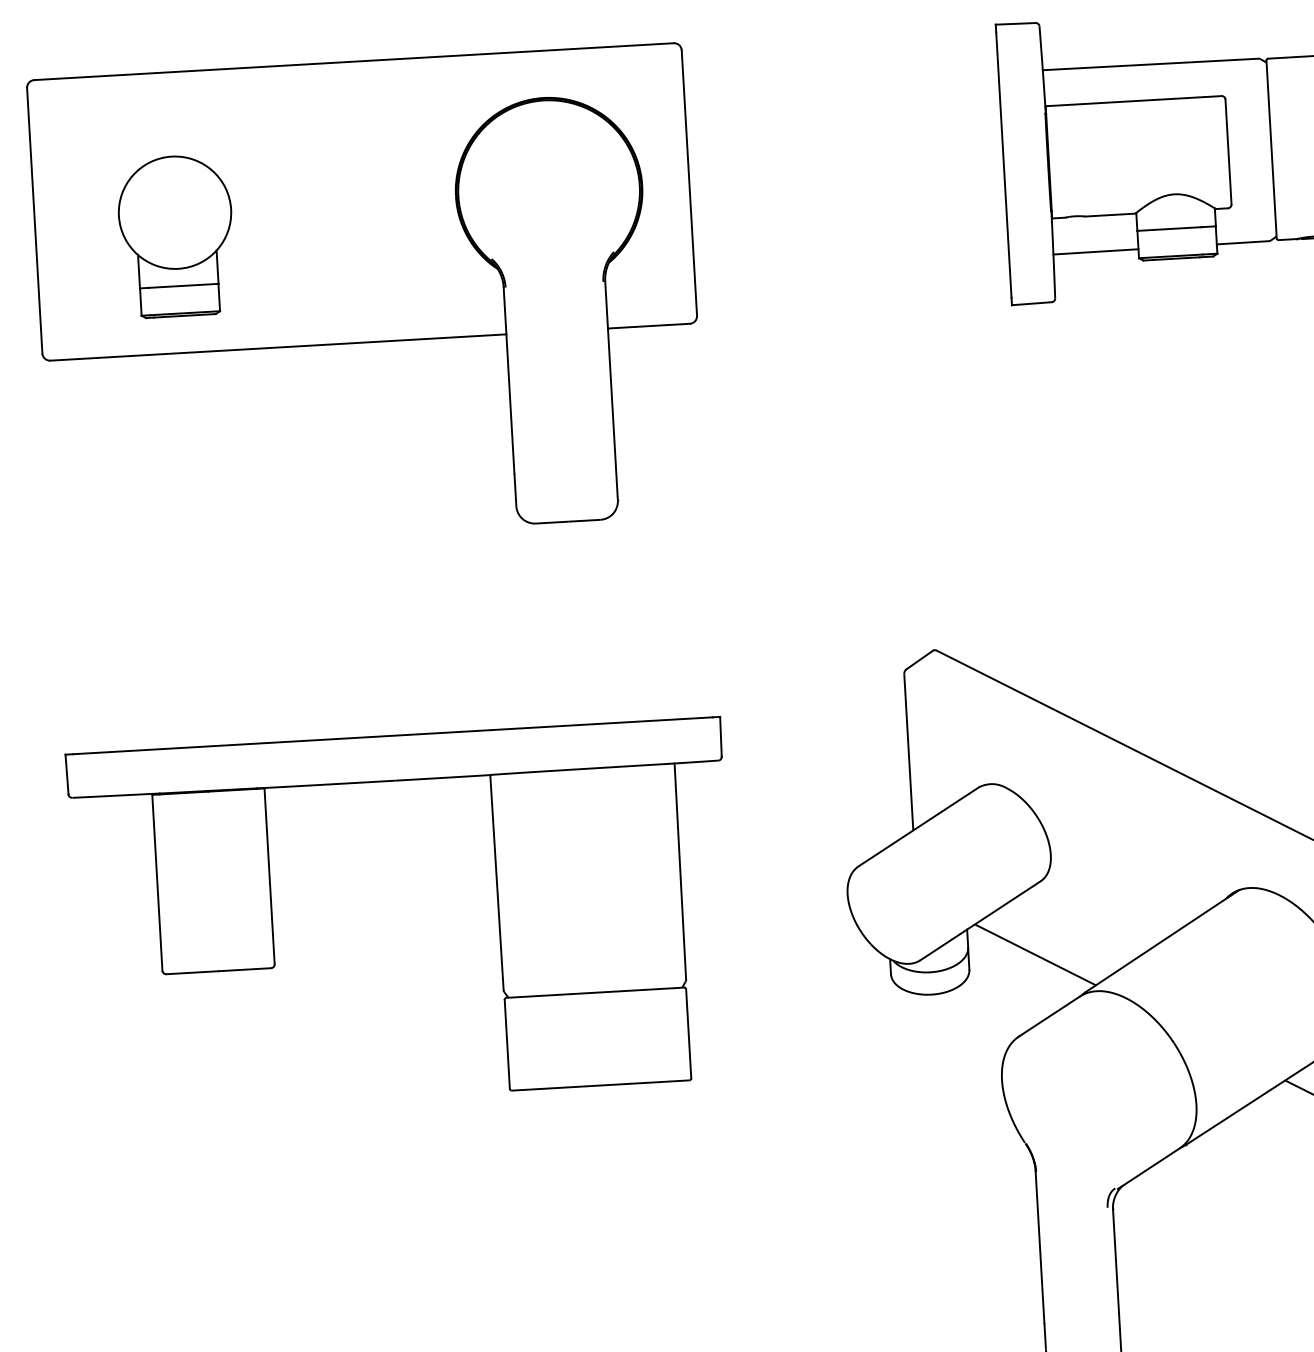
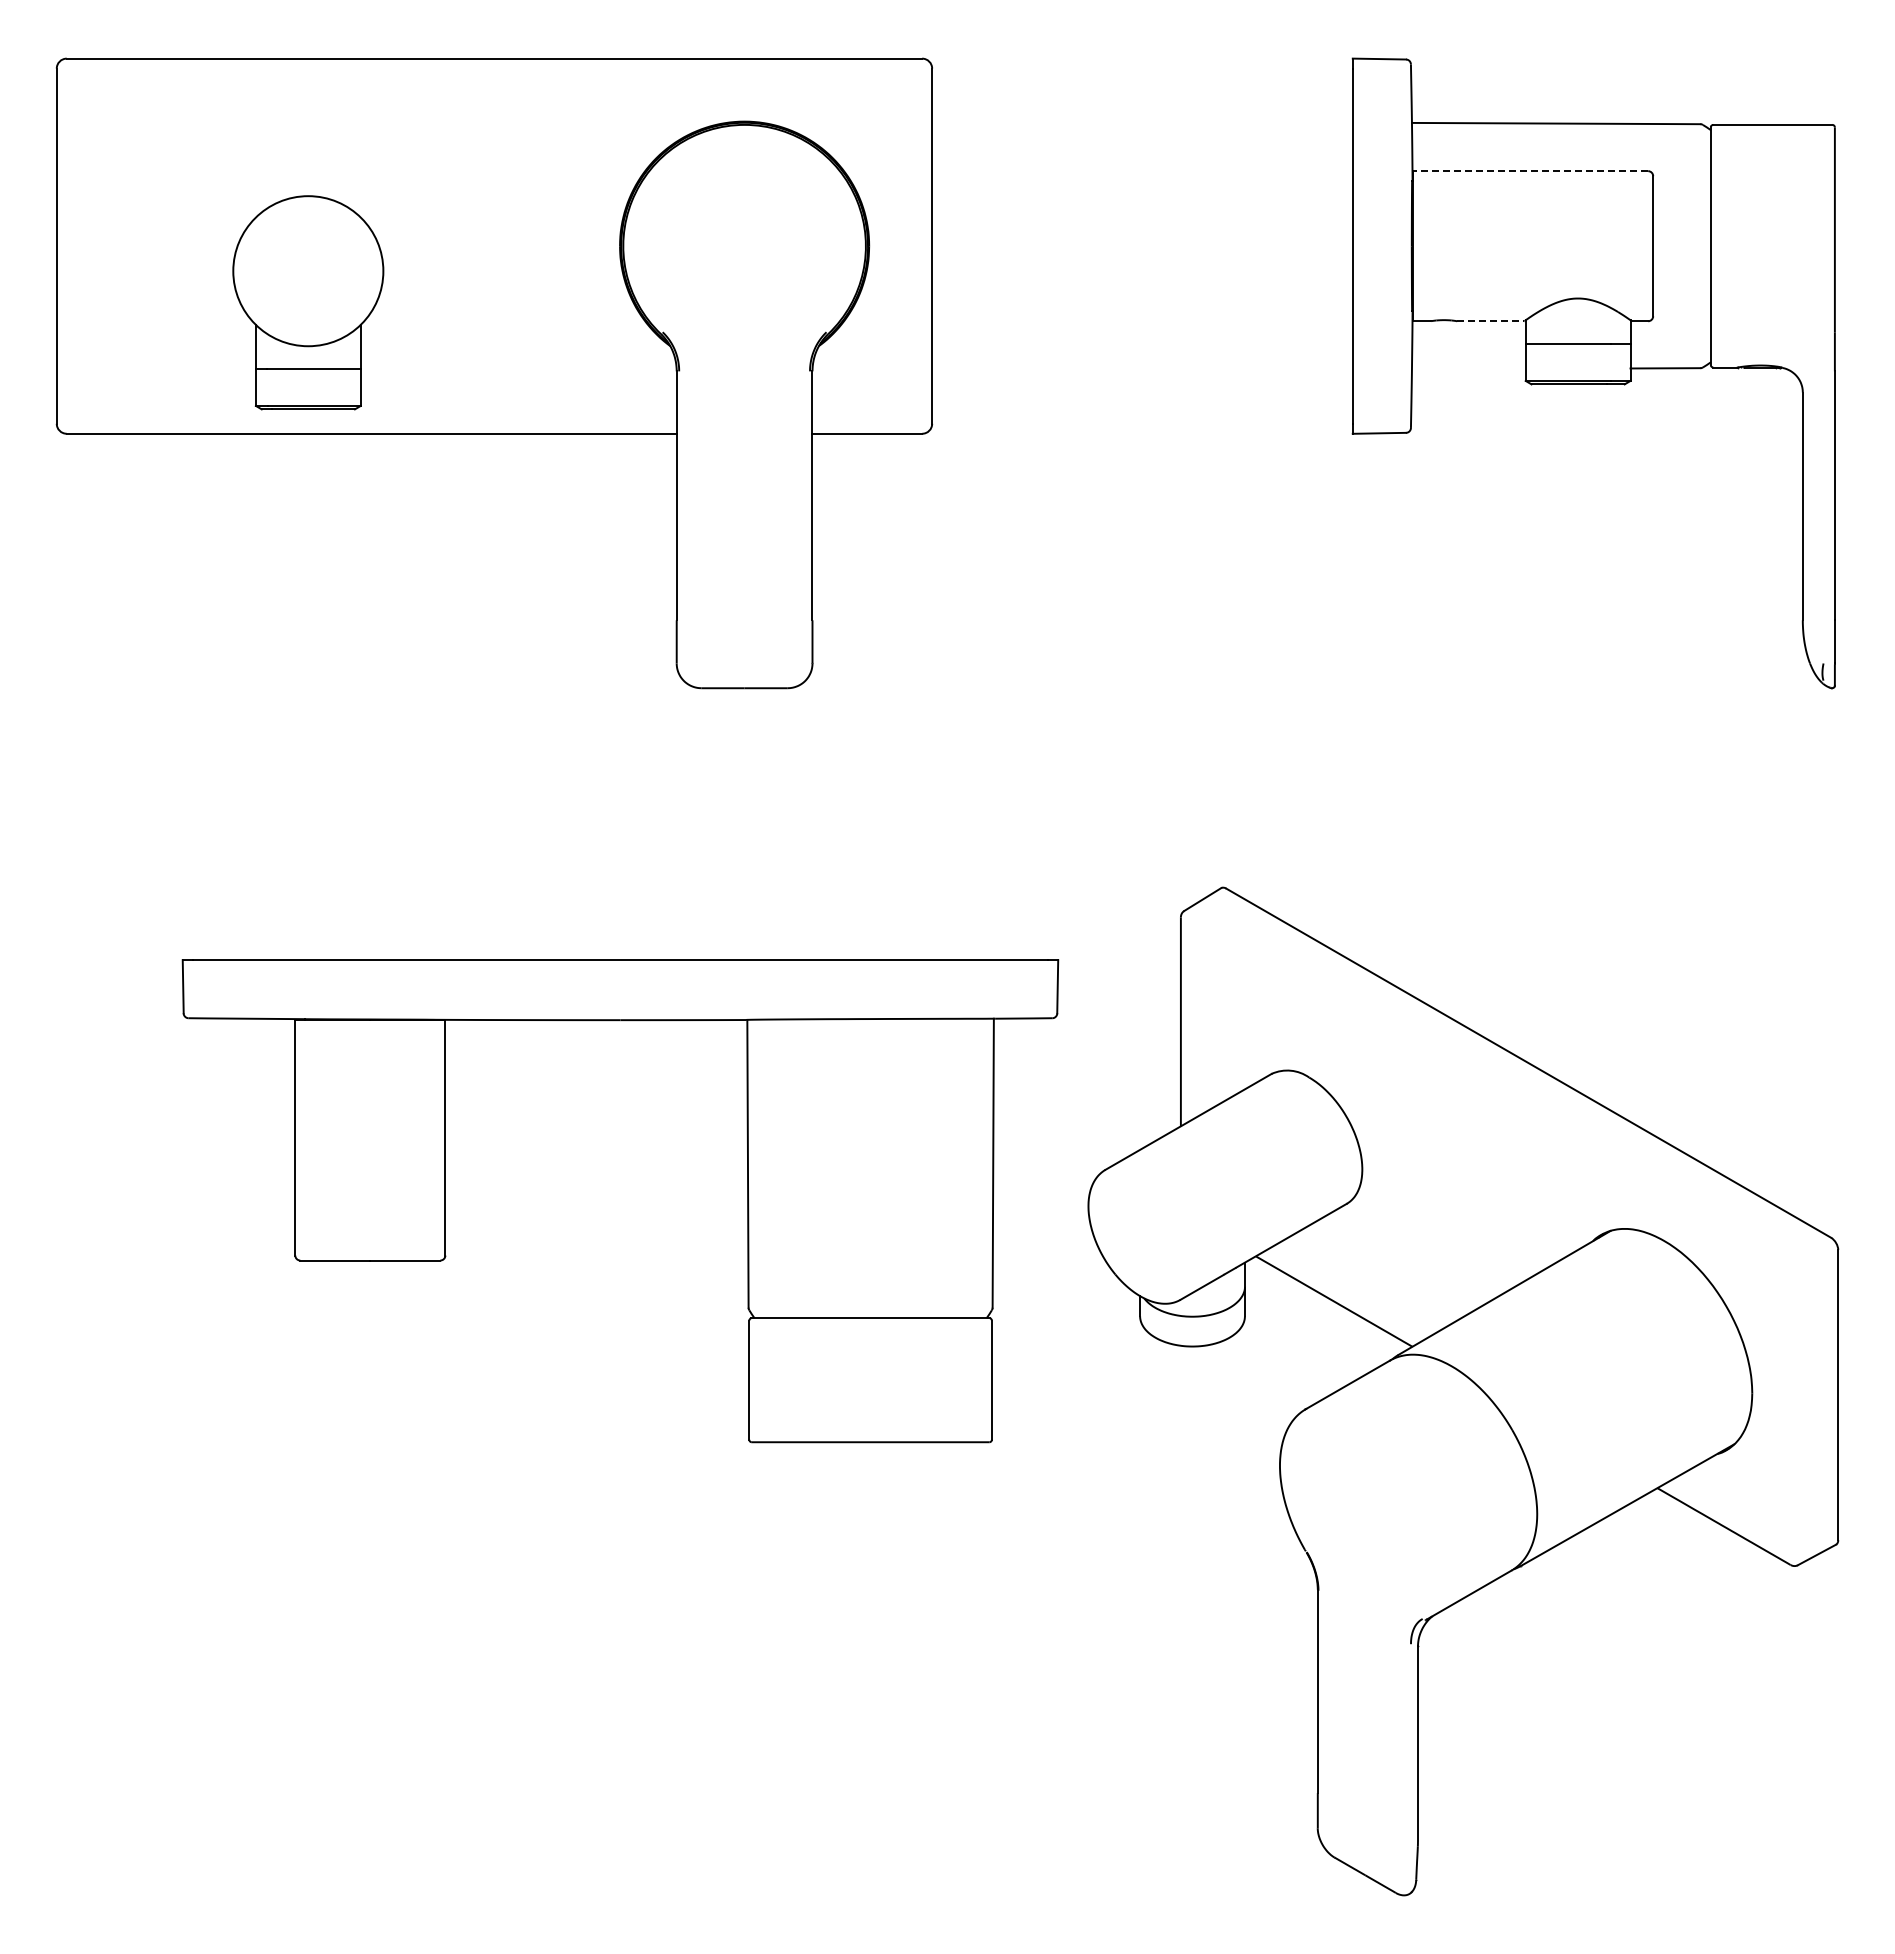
line: (1133, 101) -> (1530, 171), solid -> dashed
line: (1110, 215) -> (1490, 321), solid -> dashed
part: (176, 236) -> (308, 302), moved
line: (1095, 251) -> (1468, 368), removed
part: (498, 910) -> (747, 1201), moved

